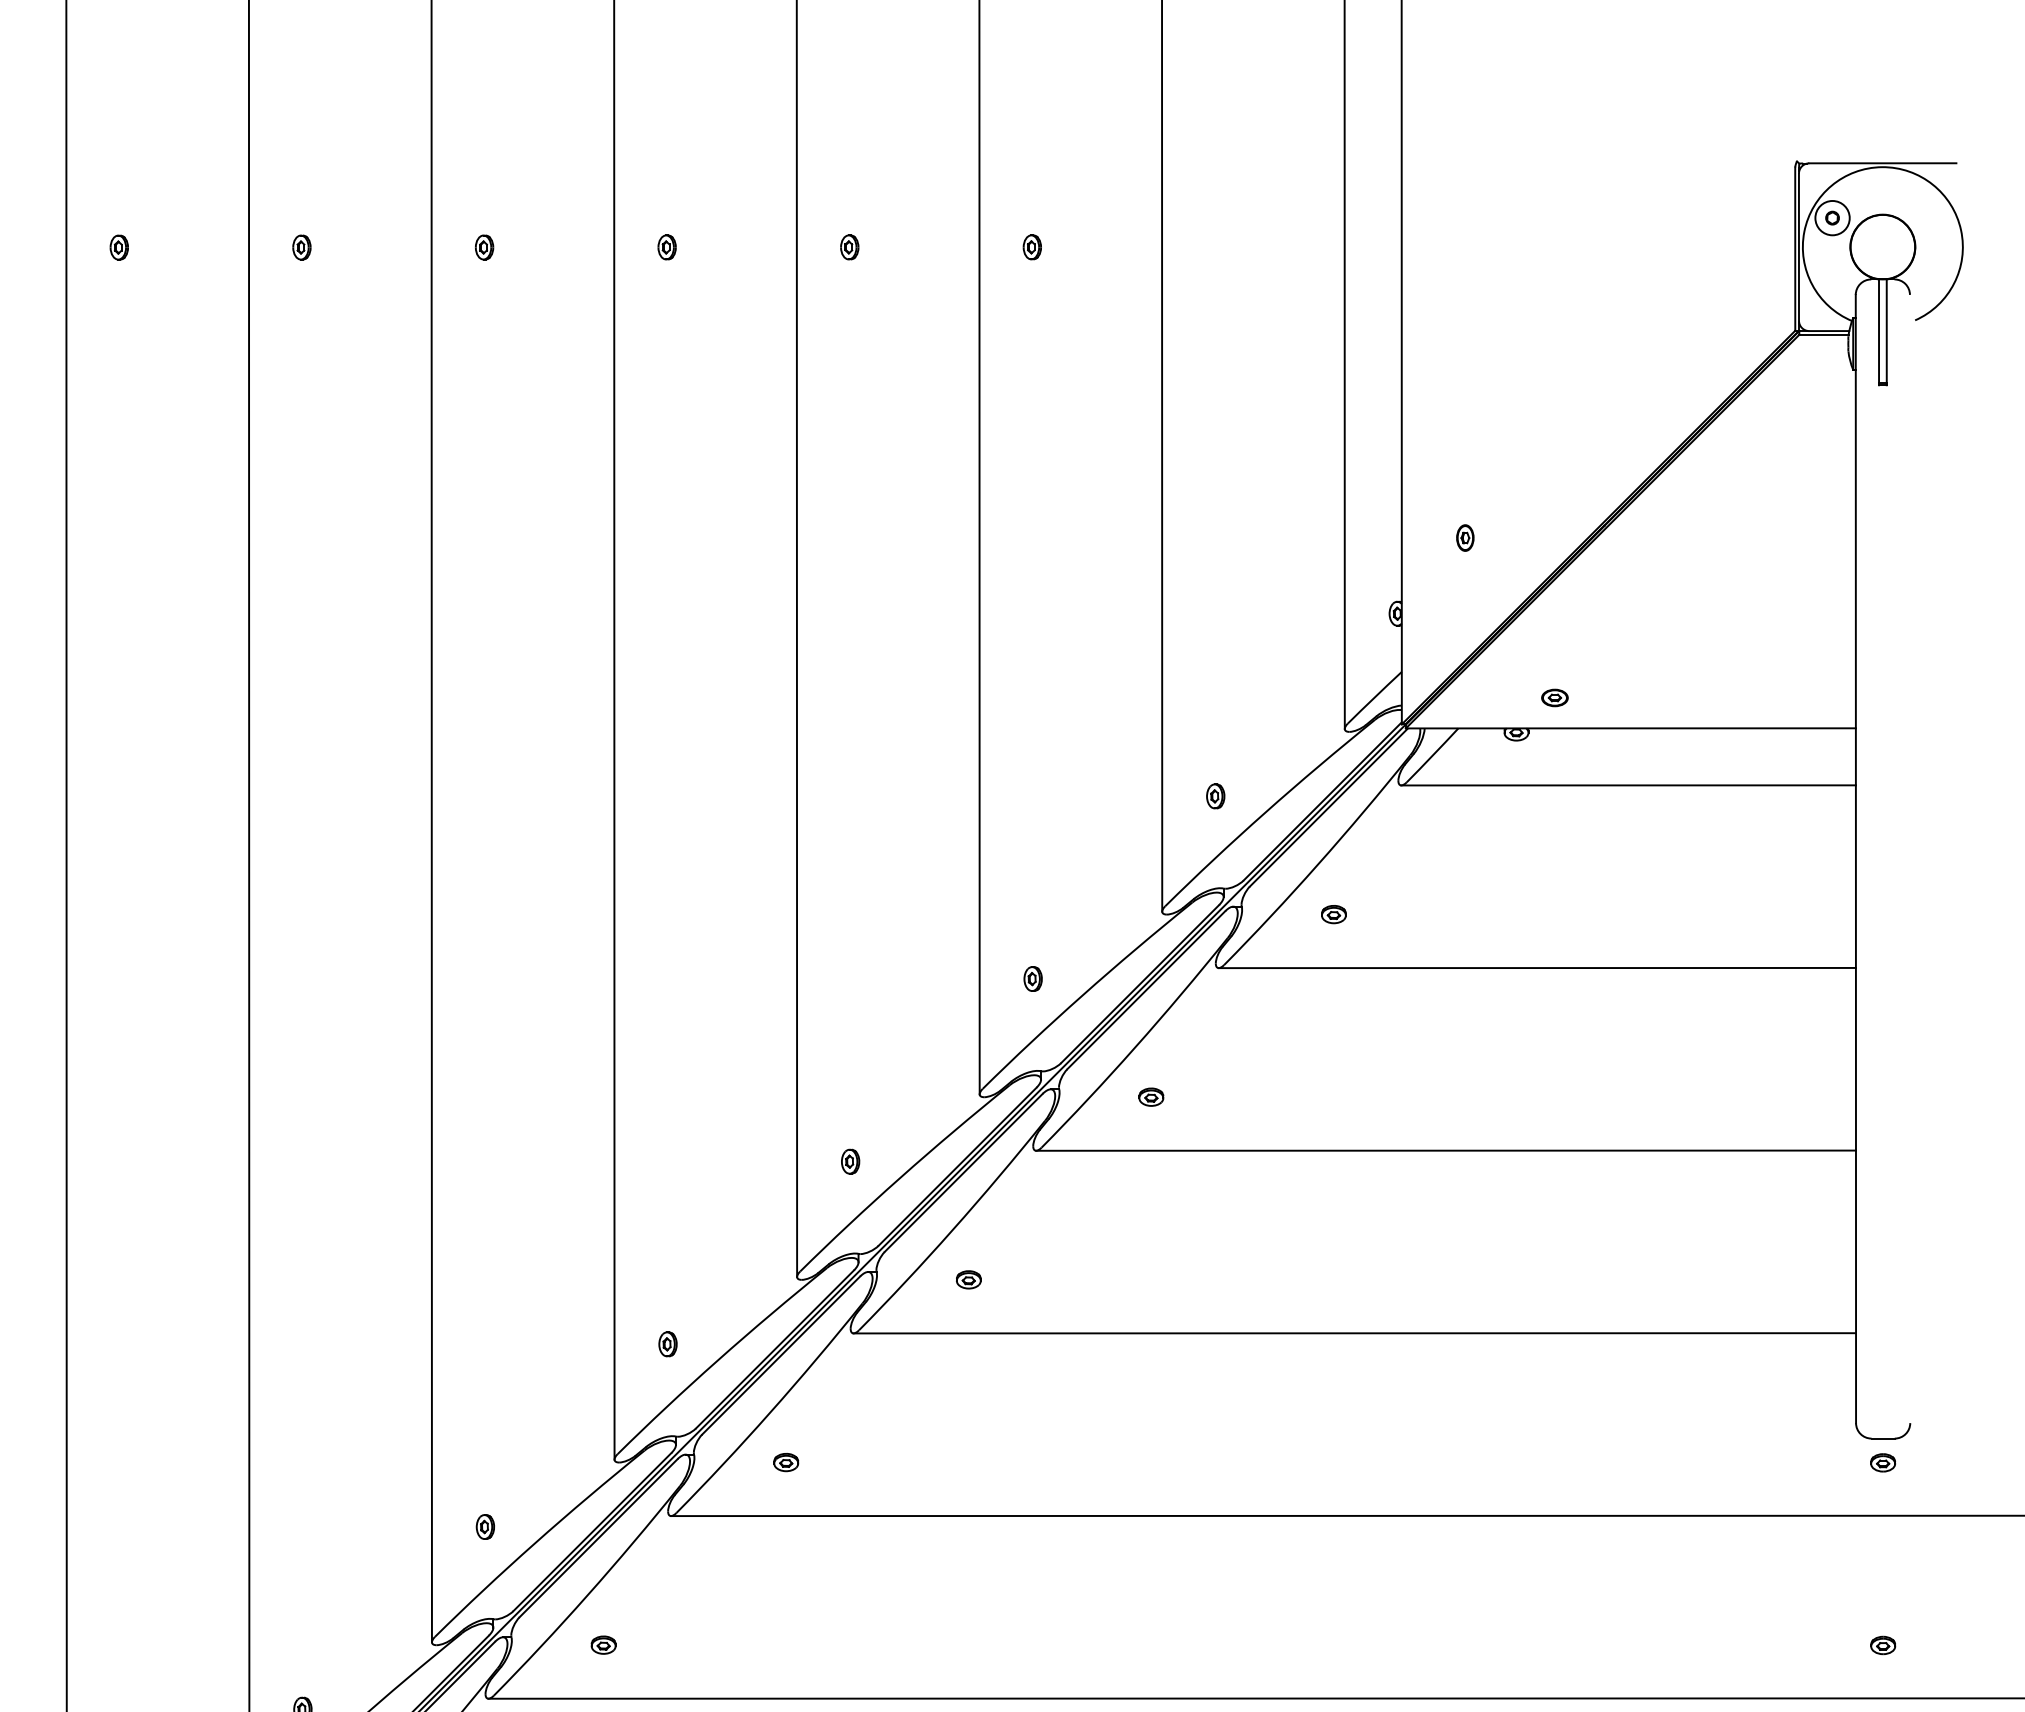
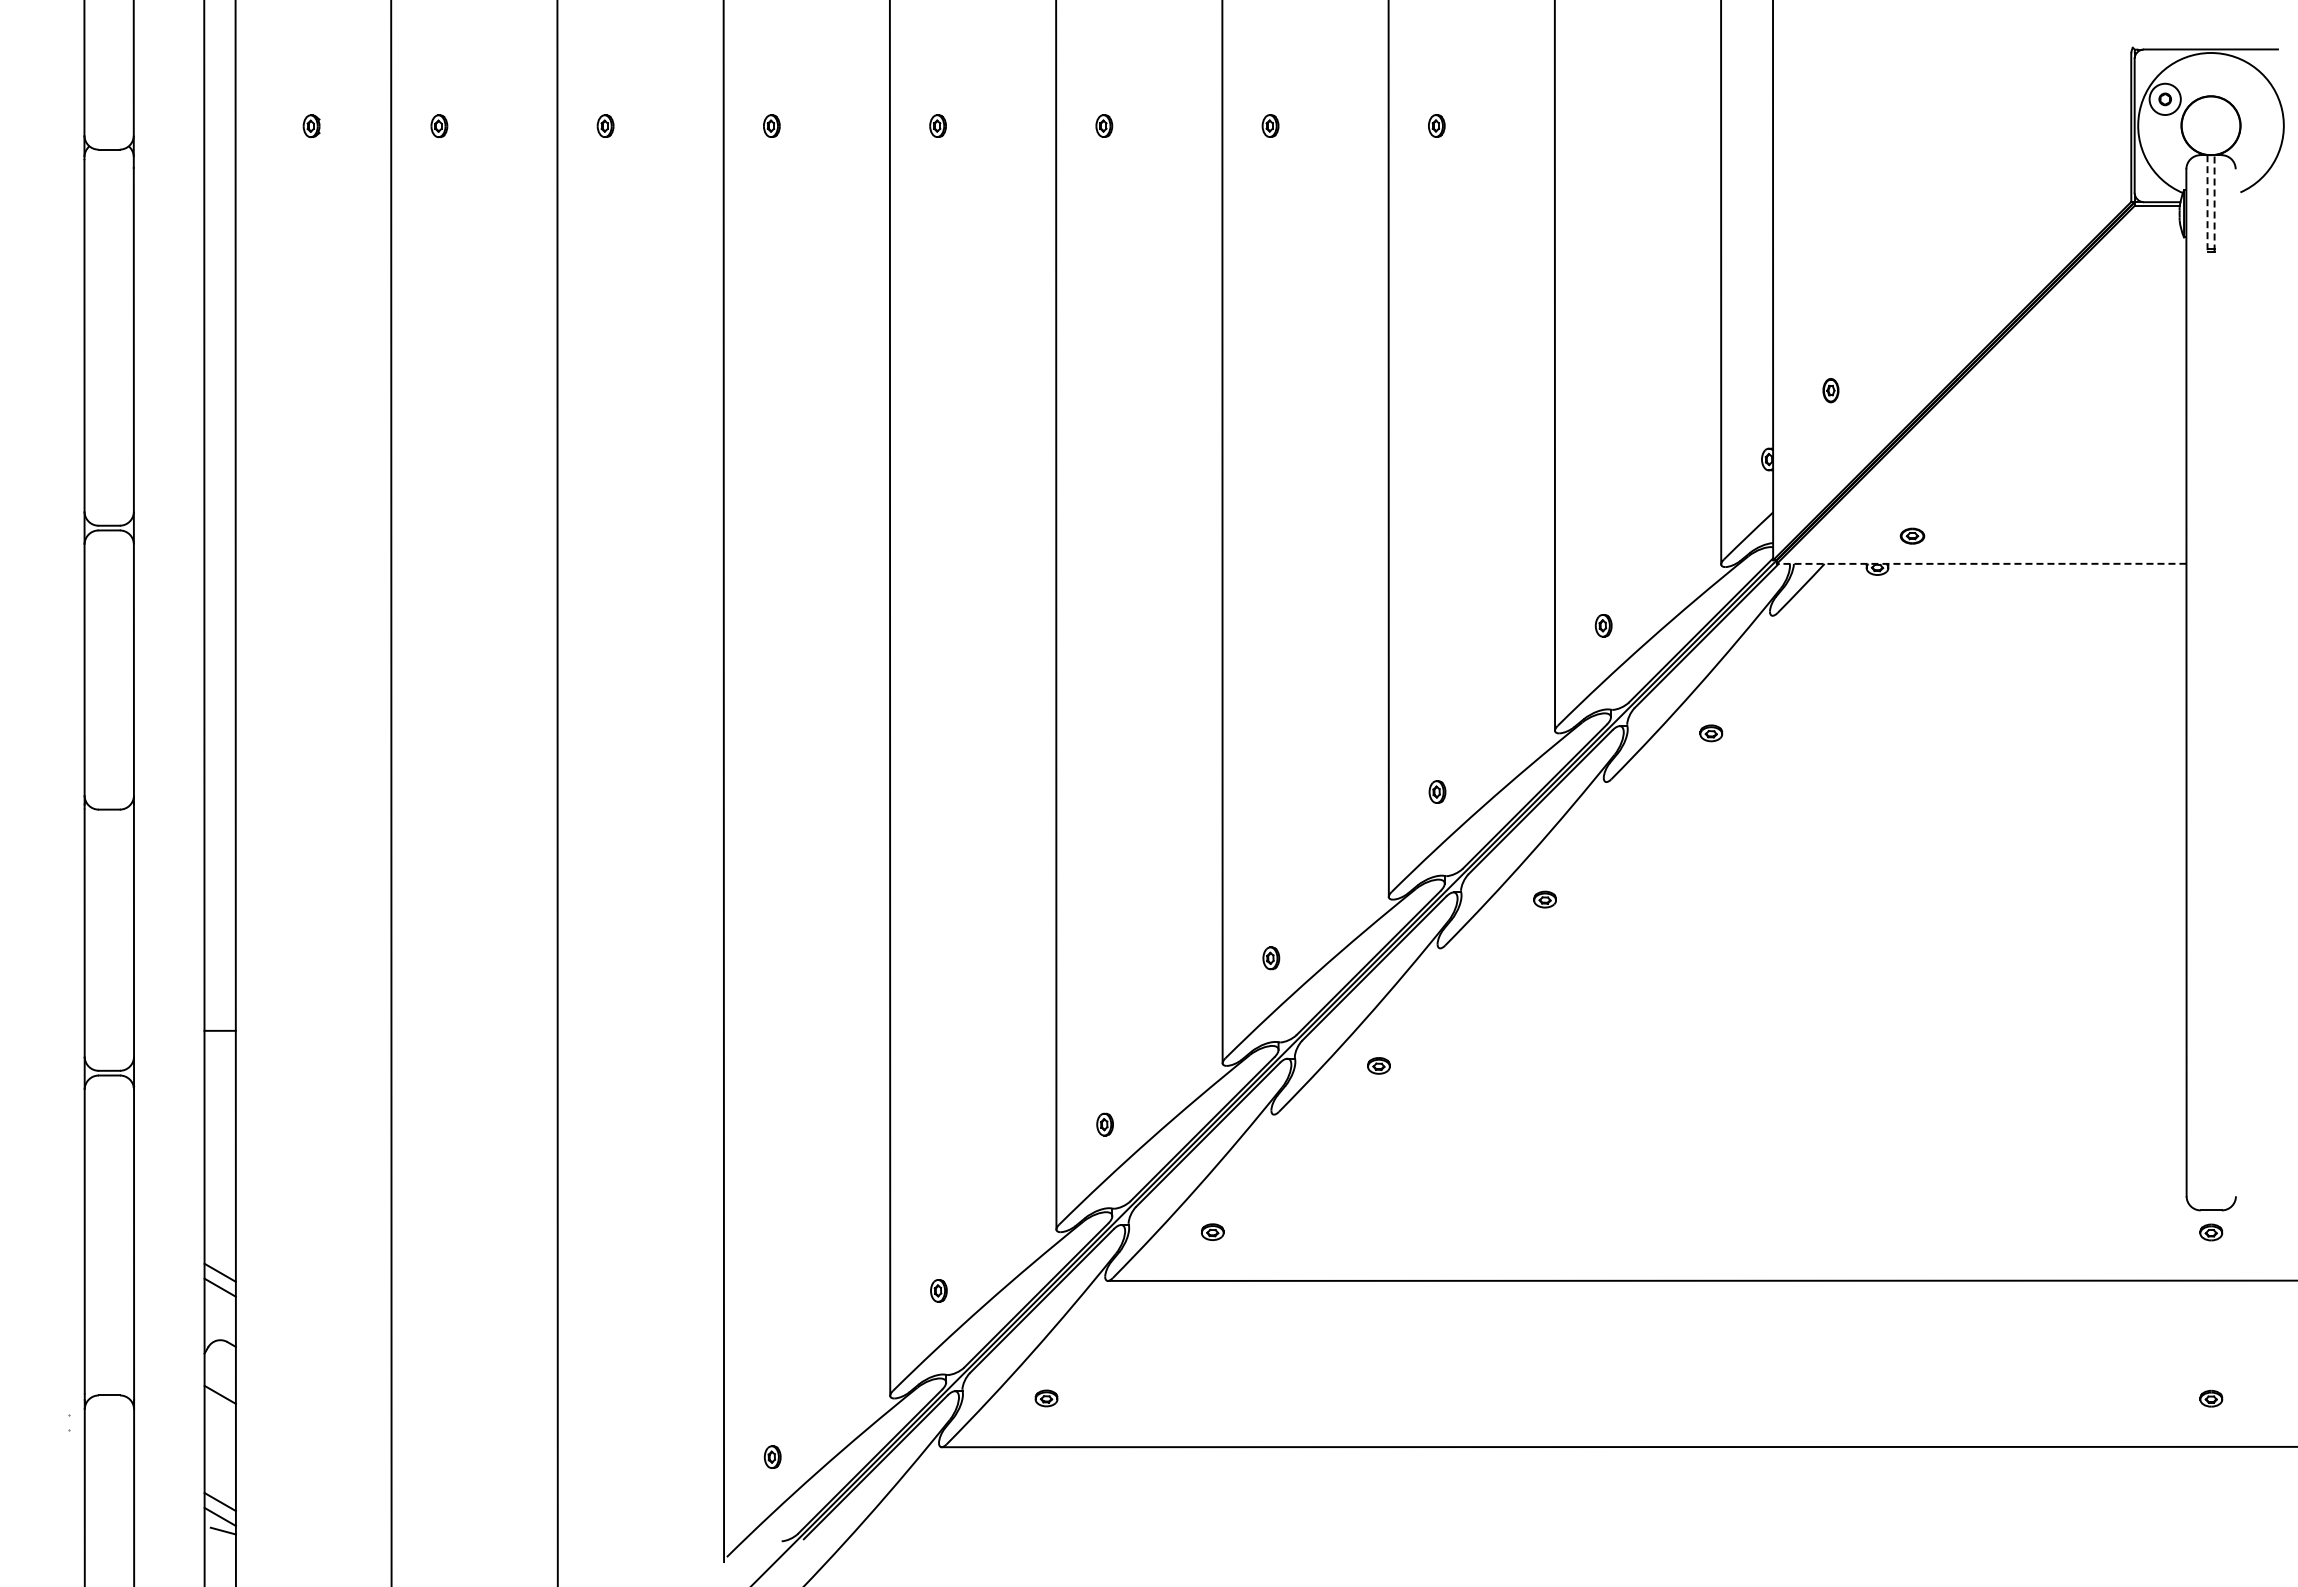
line: (1886, 331) -> (2214, 202), solid -> dashed
line: (1878, 332) -> (2207, 203), solid -> dashed
line: (1630, 727) -> (1981, 563), solid -> dashed
line: (1628, 785) -> (1979, 615), removed
line: (1537, 967) -> (1896, 781), removed
line: (1446, 1150) -> (1813, 948), removed
line: (1355, 1333) -> (1730, 1114), removed

